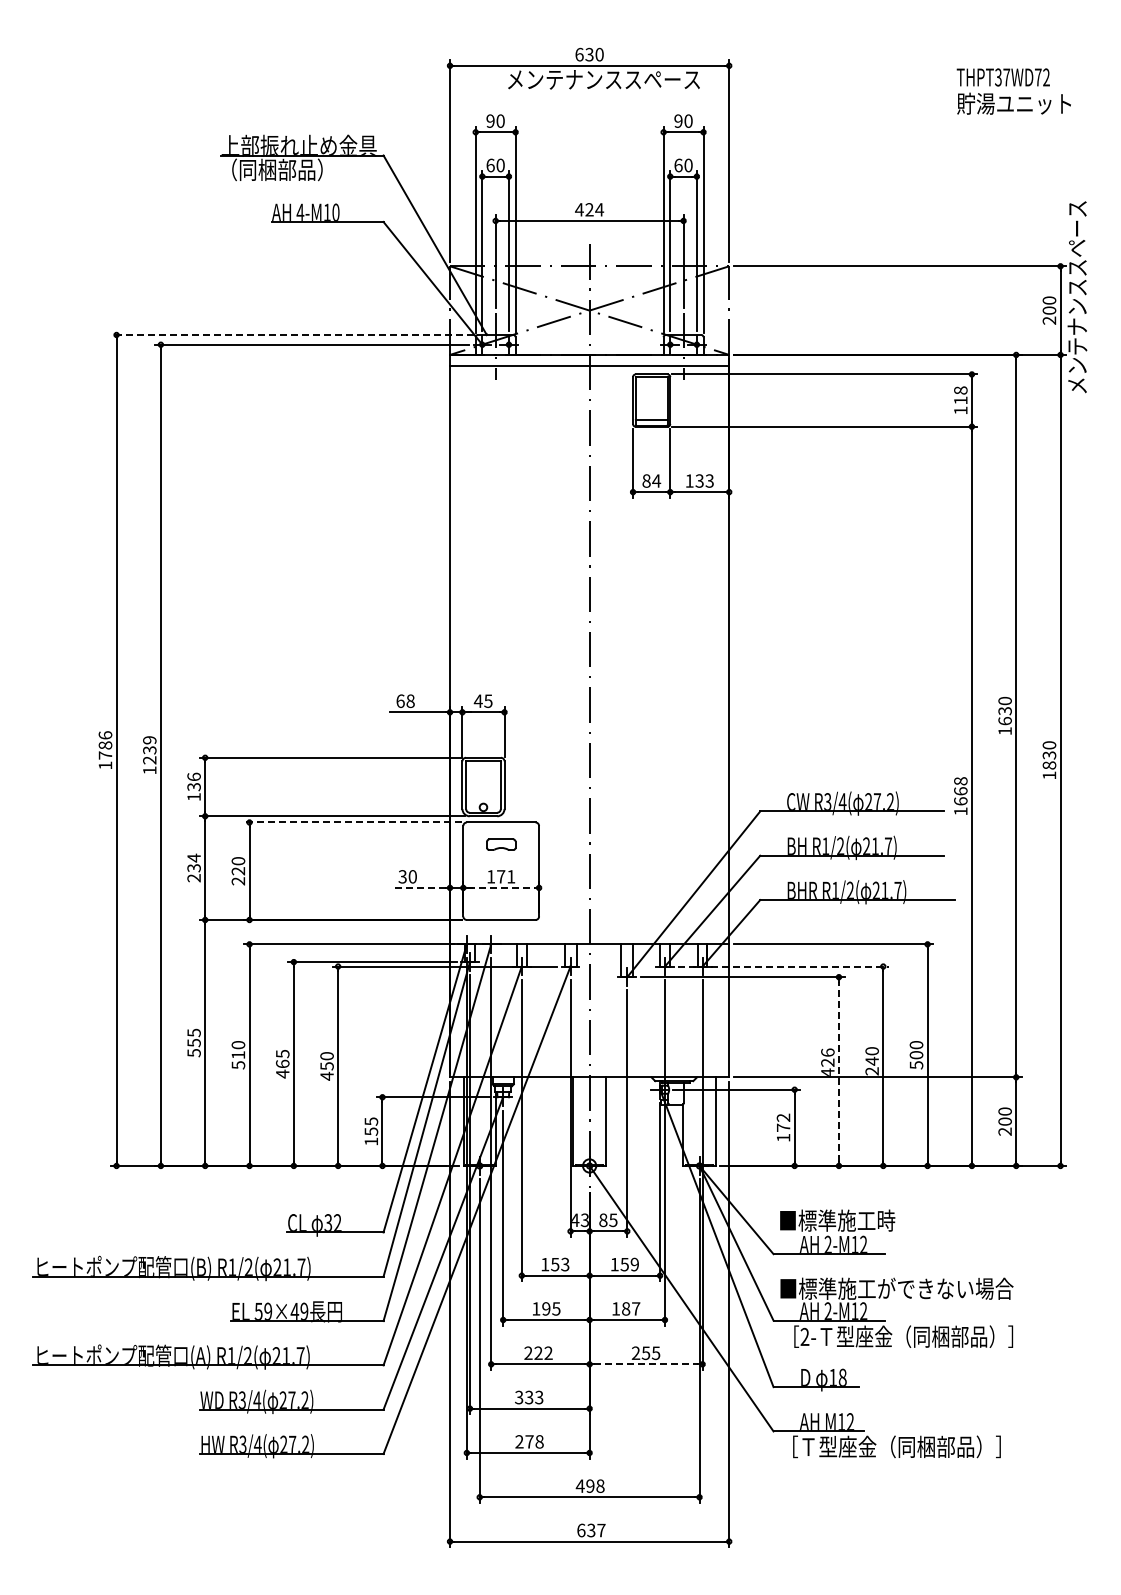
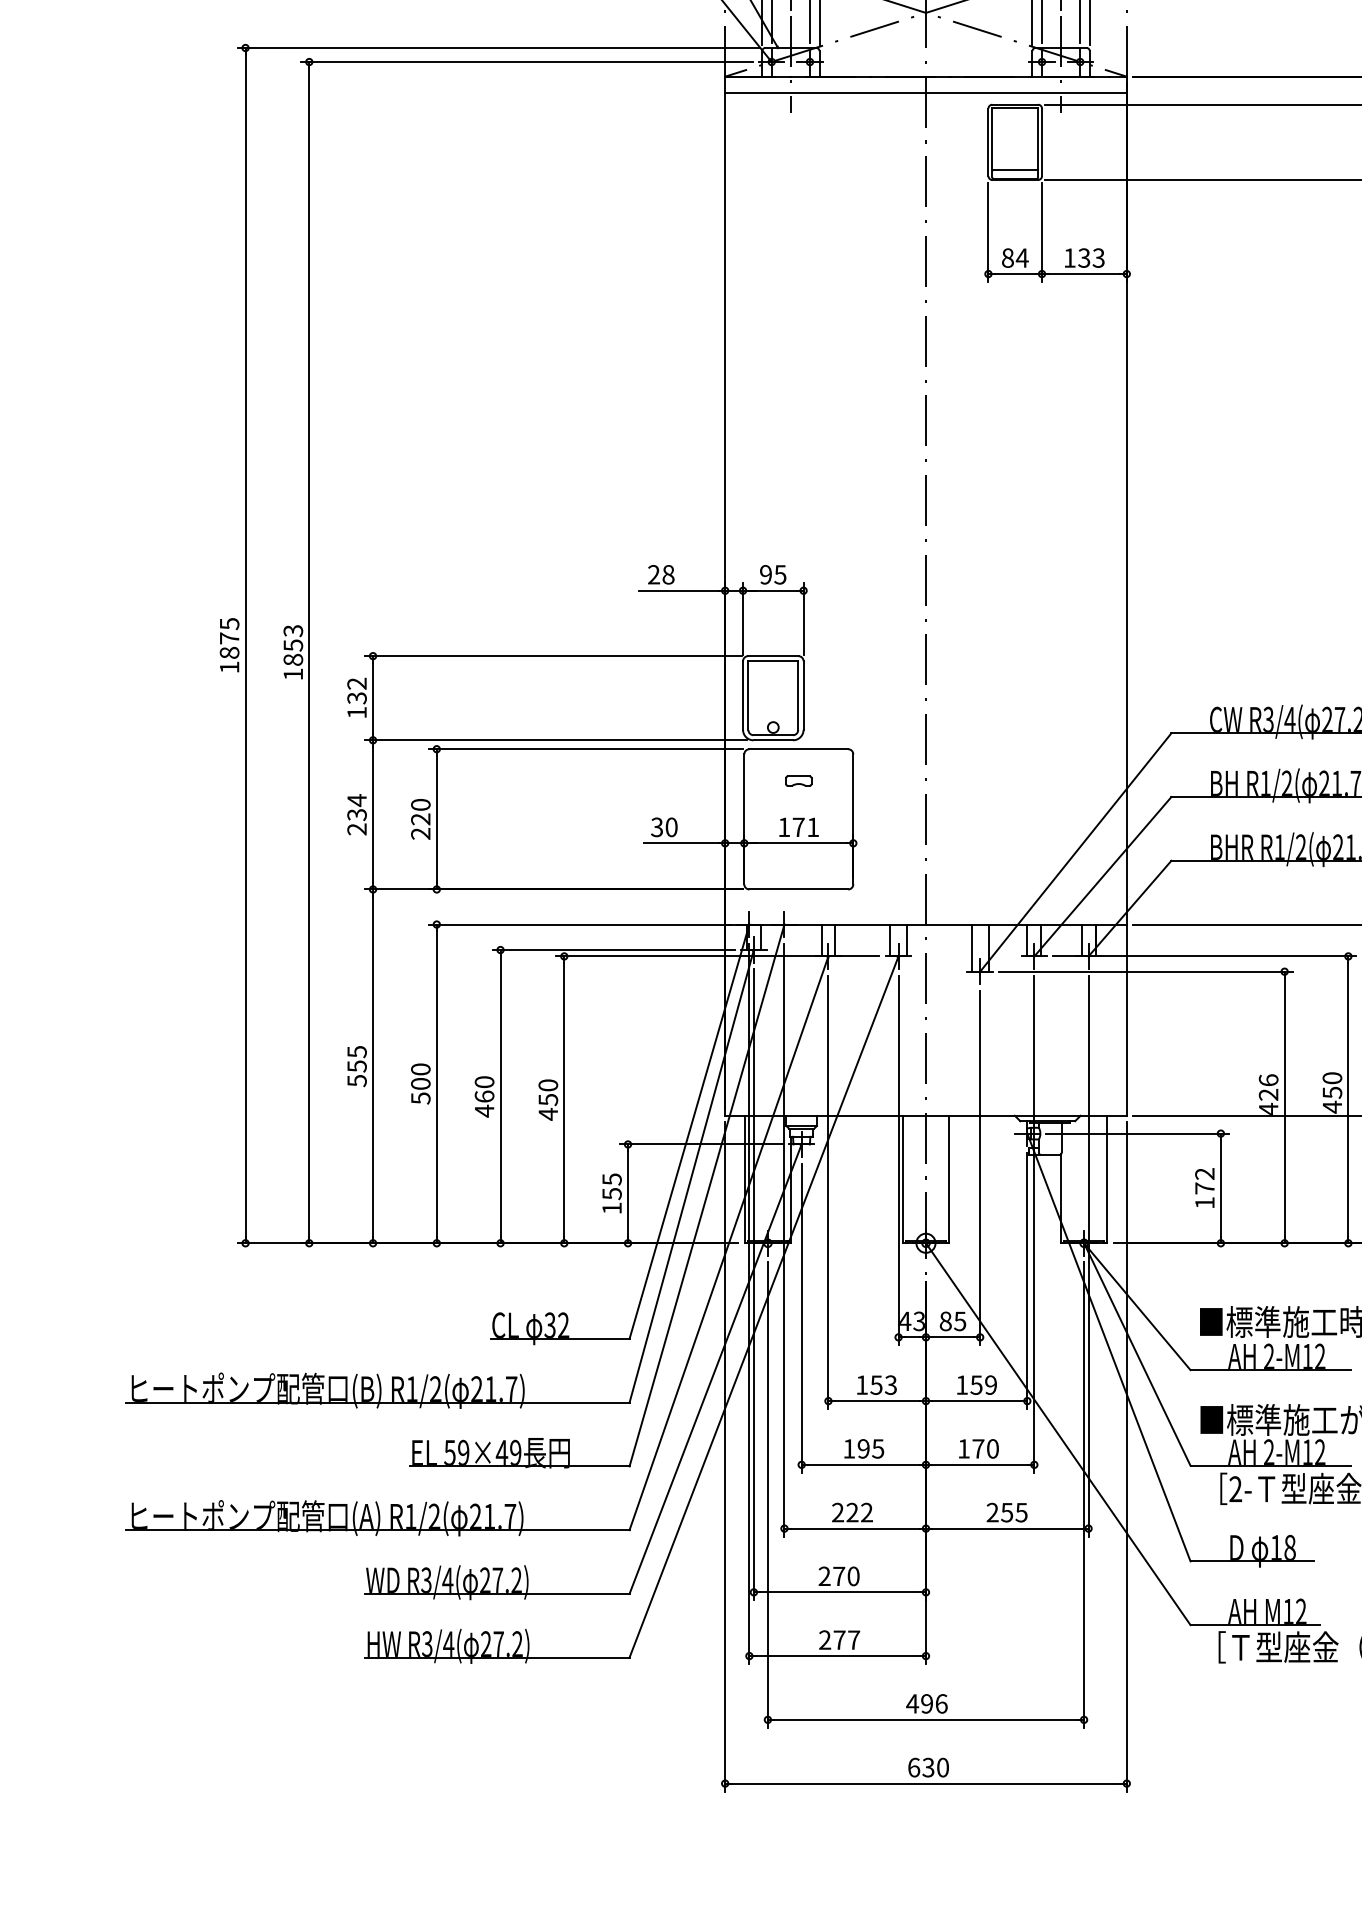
line: (291, 335) -> (497, 48), dashed -> solid
text: (400, 700) -> (653, 573), 68 -> 28
text: (477, 701) -> (764, 575), 45 -> 95
text: (105, 745) -> (229, 638), 1786 -> 1875
text: (149, 750) -> (292, 645), 1239 -> 1853
text: (193, 776) -> (356, 683), 136 -> 132
line: (352, 822) -> (584, 749), dashed -> solid
part: (500, 844) -> (797, 780), size x0.62
line: (419, 887) -> (681, 842), dashed -> solid
line: (501, 887) -> (799, 842), dashed -> solid
line: (784, 966) -> (1206, 956), dashed -> solid
text: (282, 1053) -> (484, 1081), 465 -> 460
text: (238, 1055) -> (420, 1084), 510 -> 500
text: (871, 1065) -> (1331, 1098), 240 -> 450
line: (838, 1071) -> (1283, 1107), dashed -> solid
text: (631, 1308) -> (986, 1448), 187 -> 170
line: (646, 1364) -> (1007, 1528), dashed -> solid
text: (529, 1397) -> (839, 1576), 333 -> 270
text: (539, 1441) -> (853, 1639), 278 -> 277
text: (600, 1485) -> (941, 1702), 498 -> 496
text: (601, 1530) -> (943, 1767), 637 -> 630

